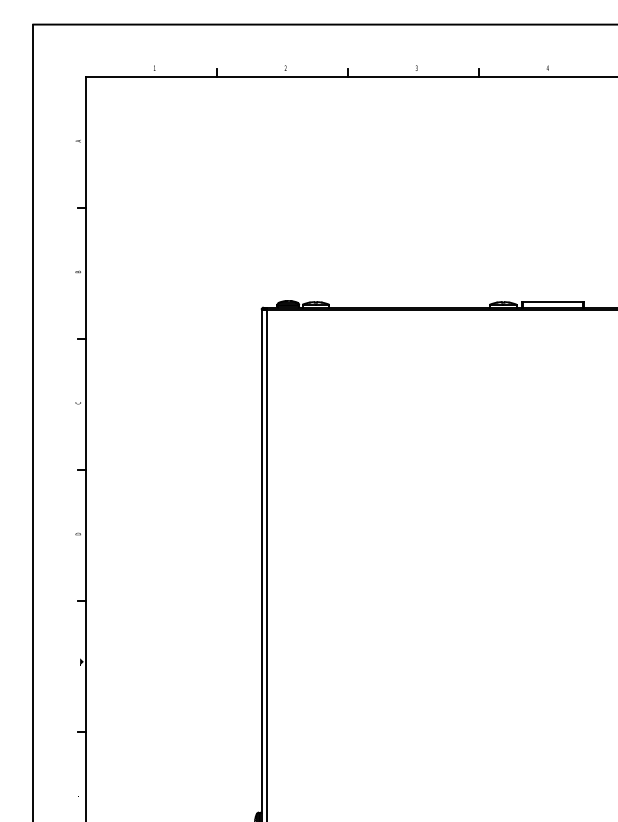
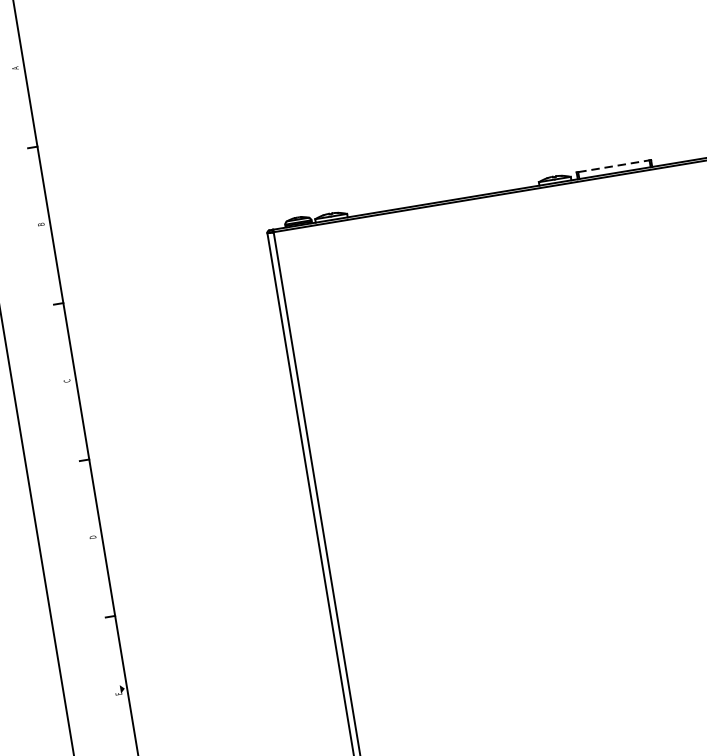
line: (553, 301) -> (614, 165), solid -> dashed

